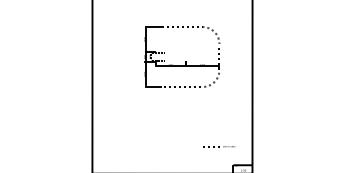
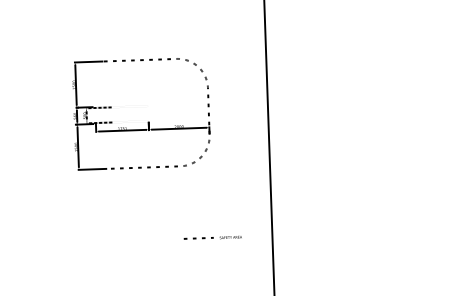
part: (219, 146) -> (213, 237), moved

